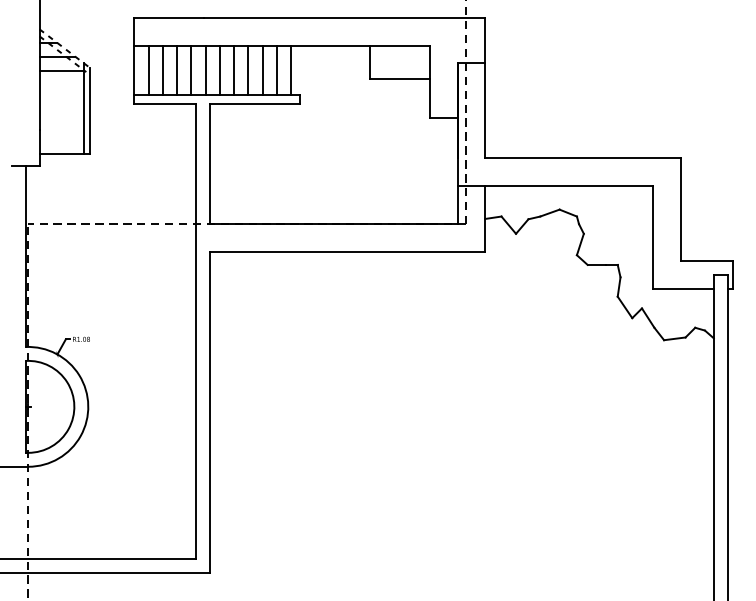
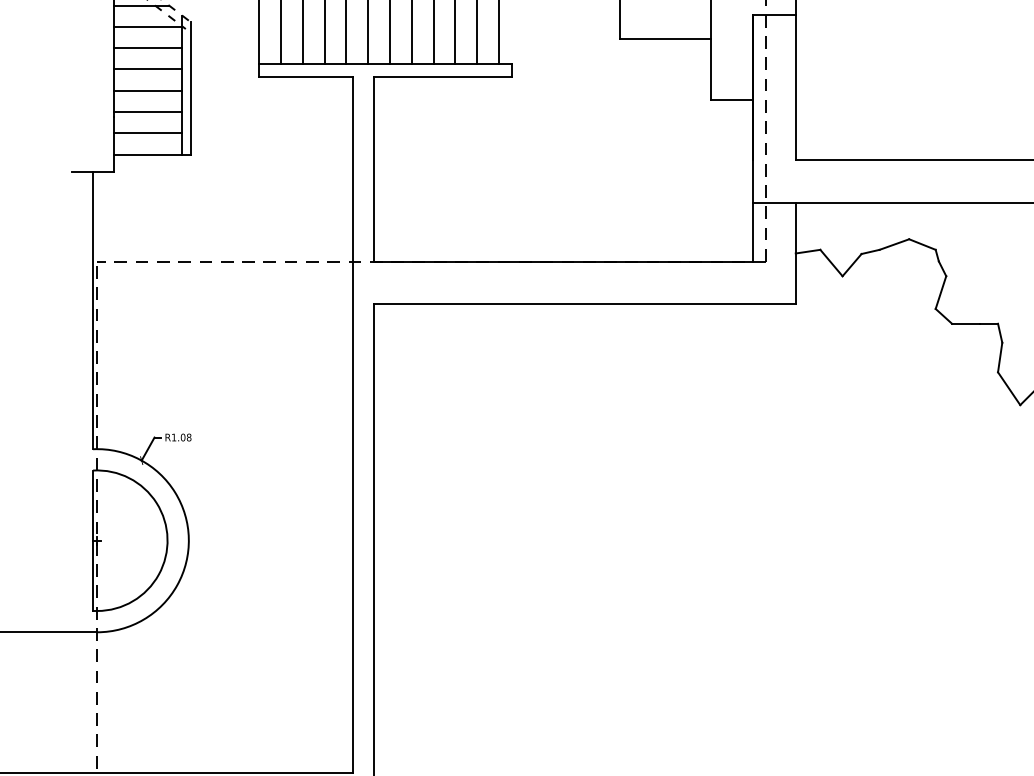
line: (61, 84) -> (147, 48), added
line: (61, 98) -> (147, 69), added
line: (61, 112) -> (147, 90), added
line: (61, 126) -> (147, 112), added
line: (61, 140) -> (147, 133), added

